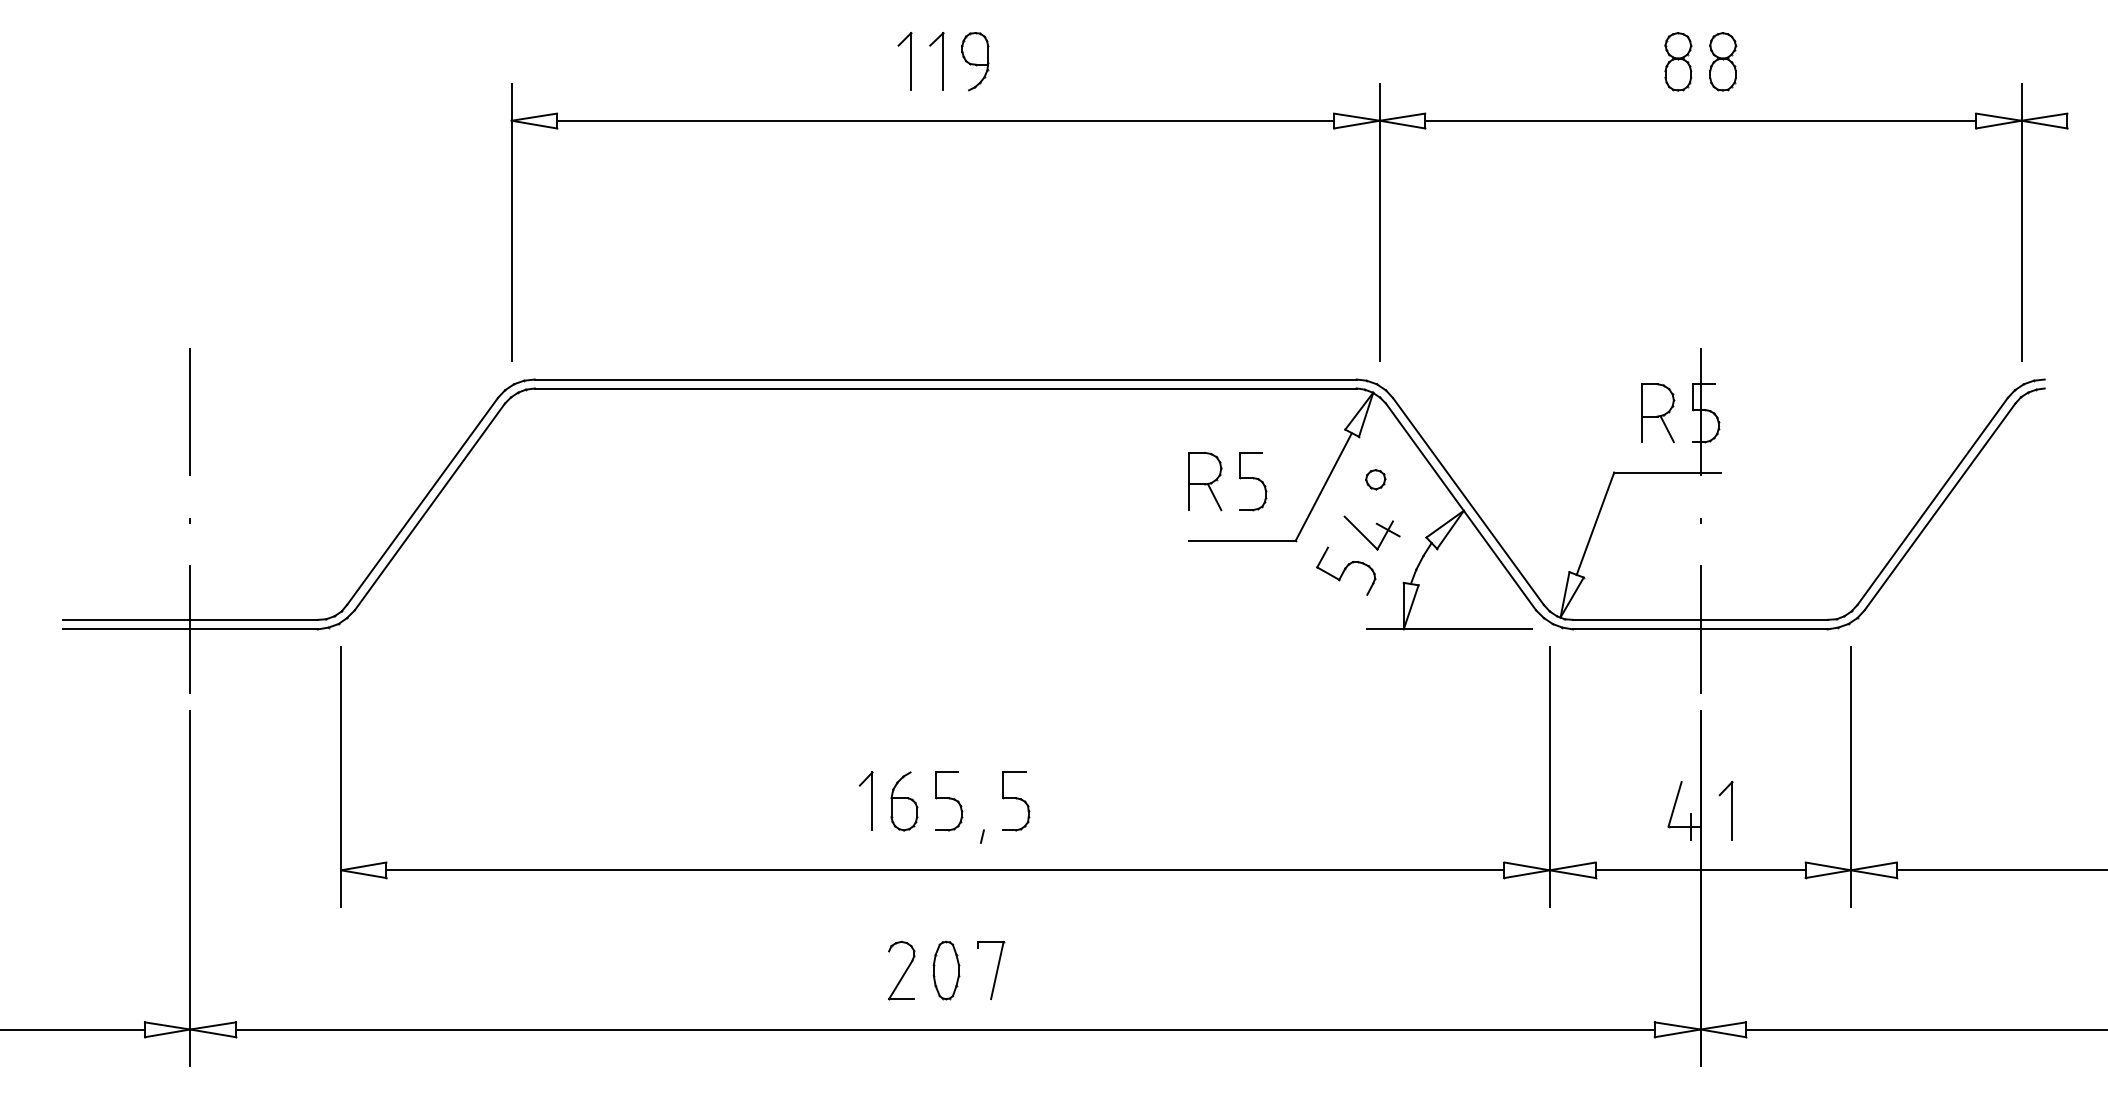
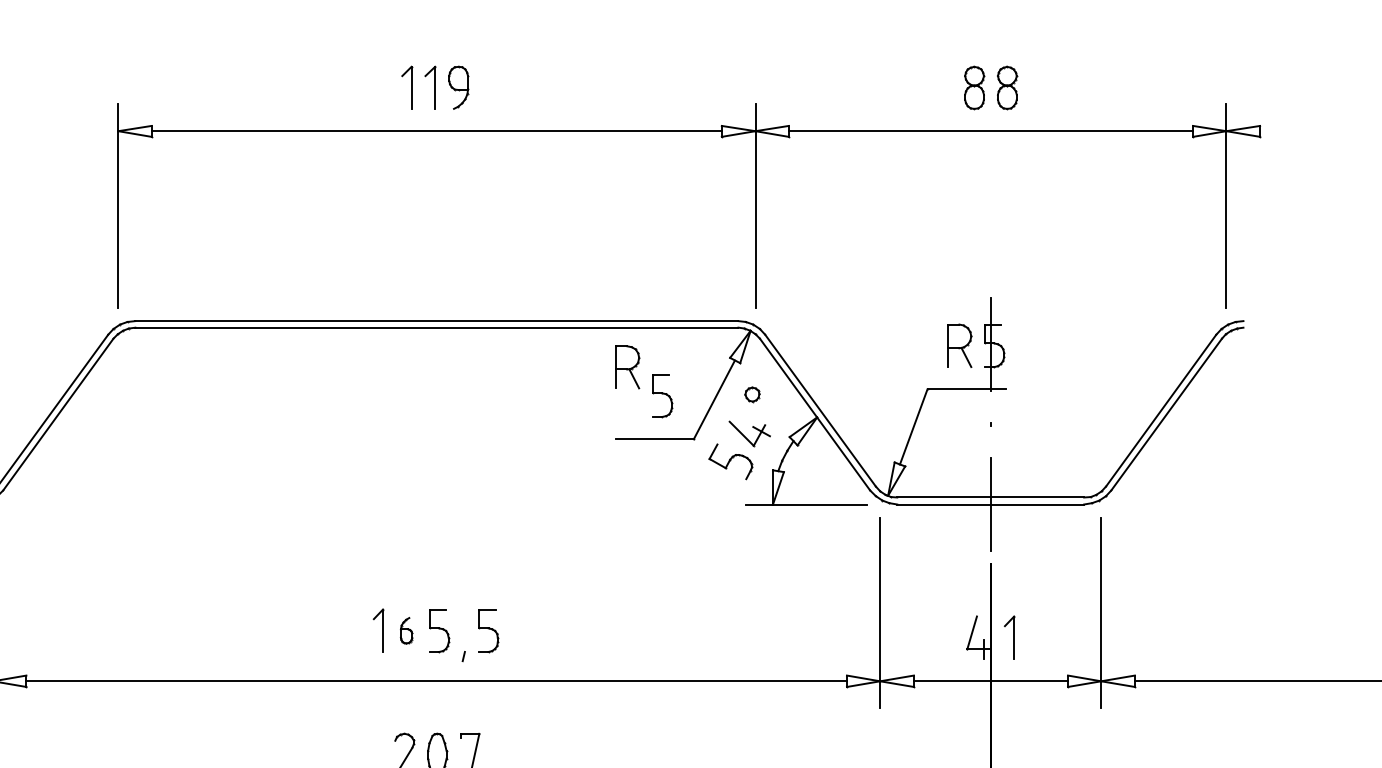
part: (1205, 480) -> (627, 366), moved
part: (904, 801) -> (406, 630), size x0.6

